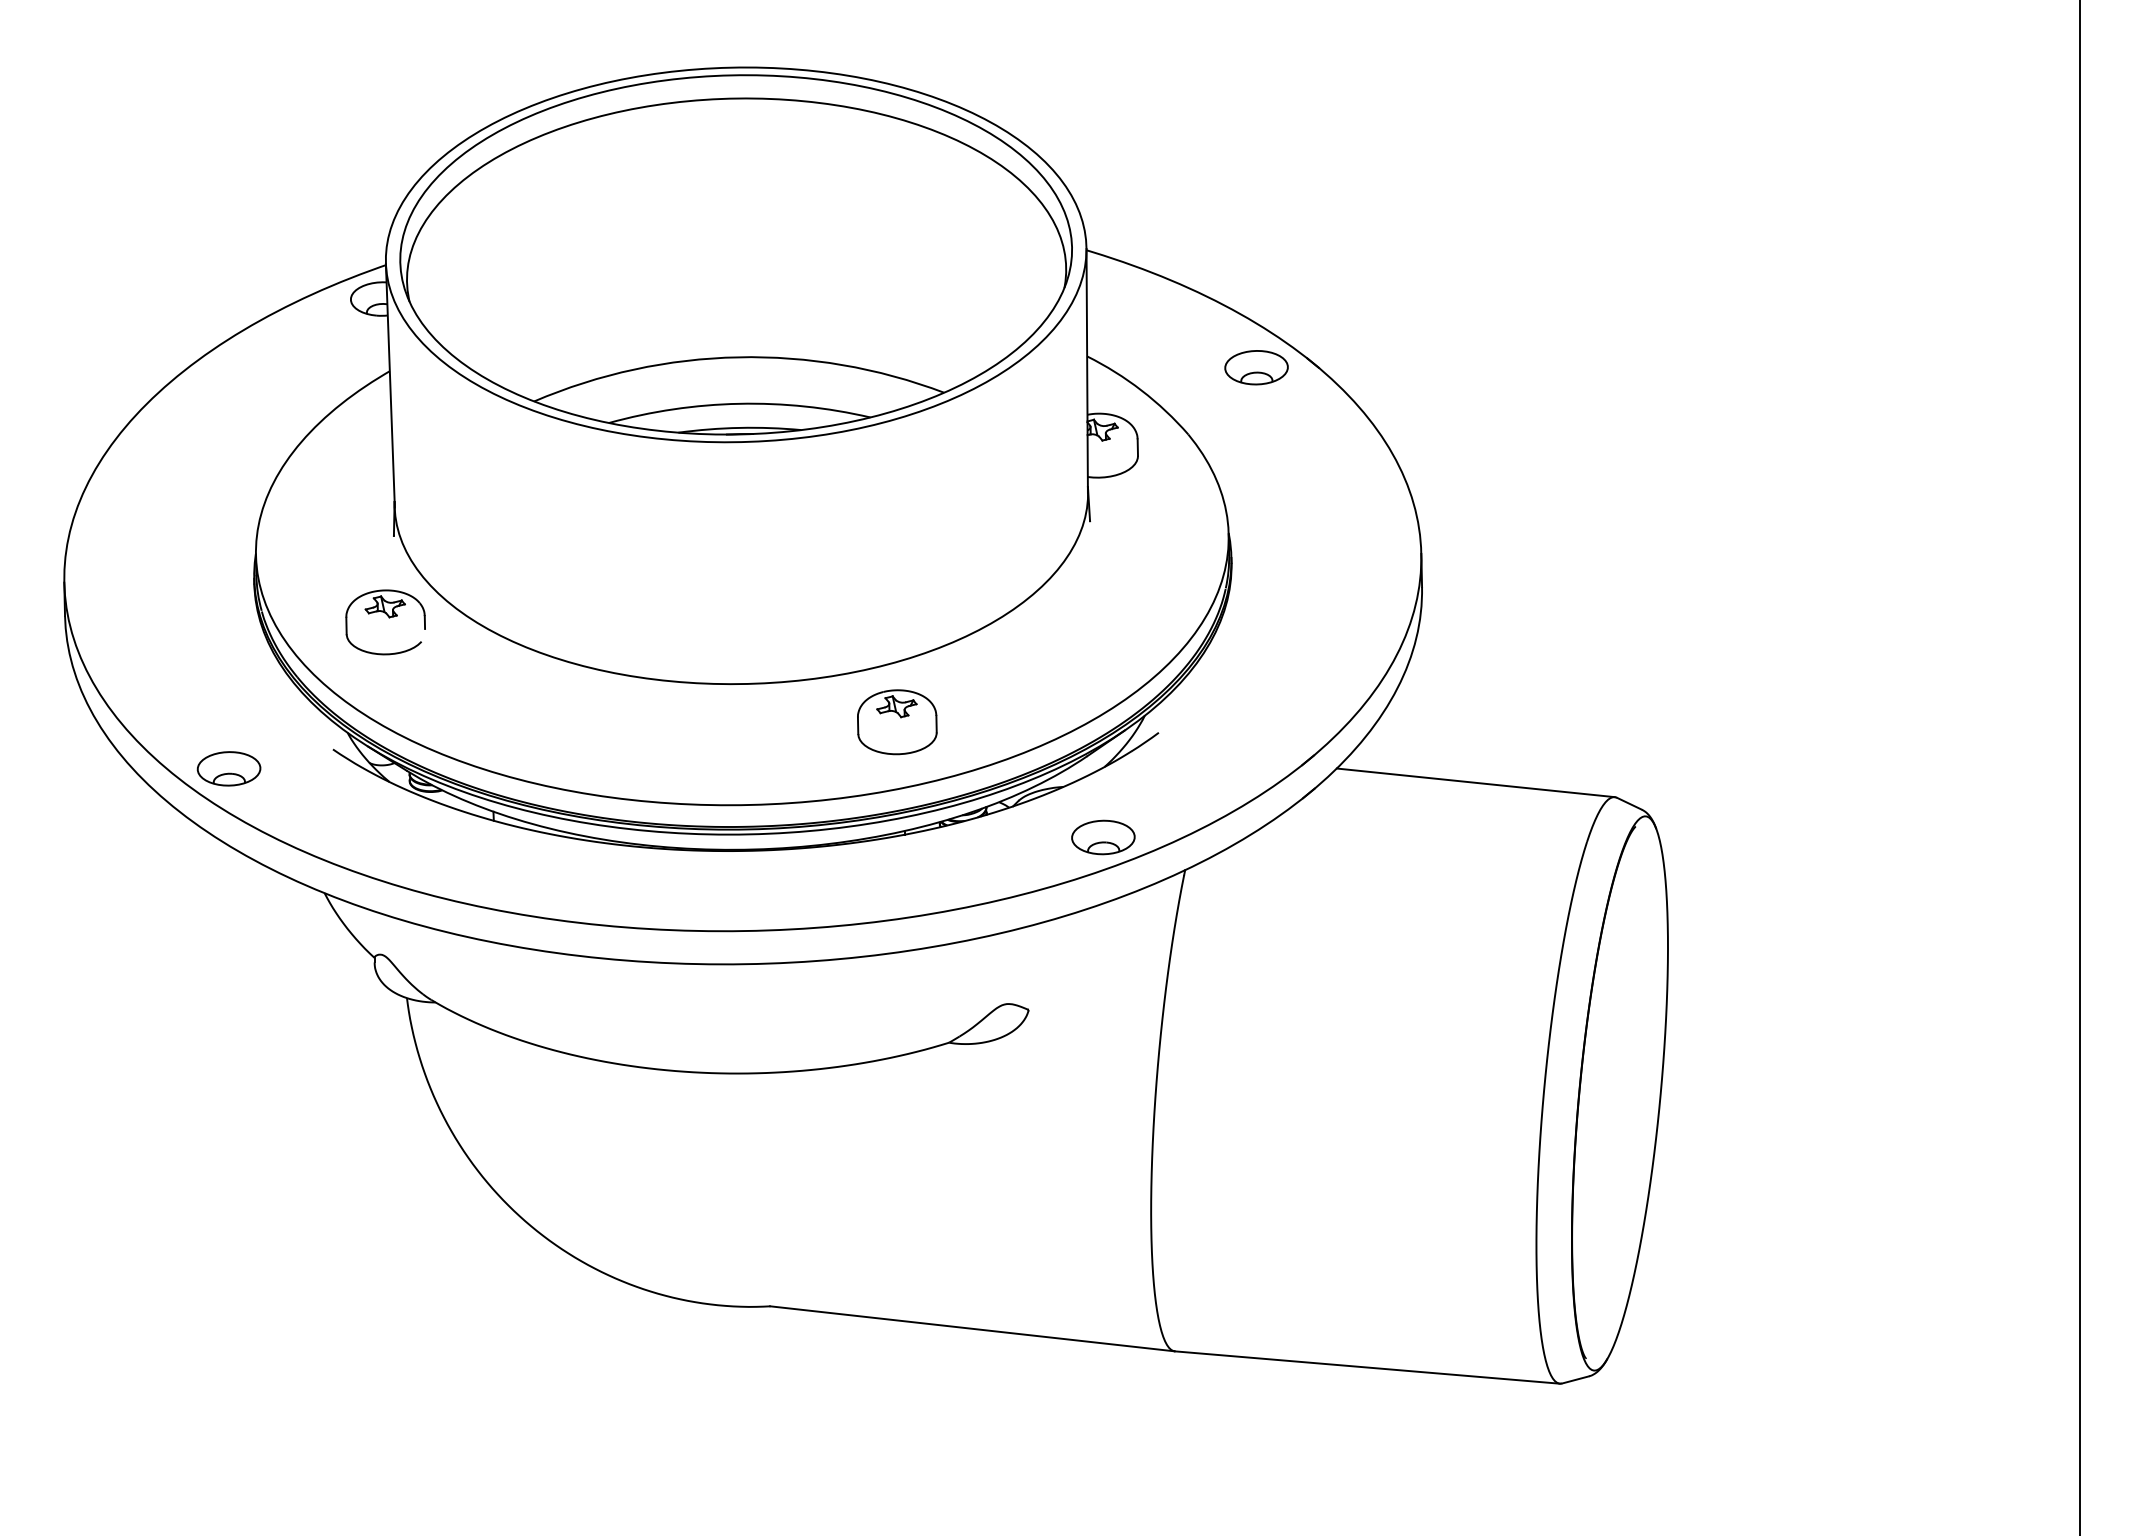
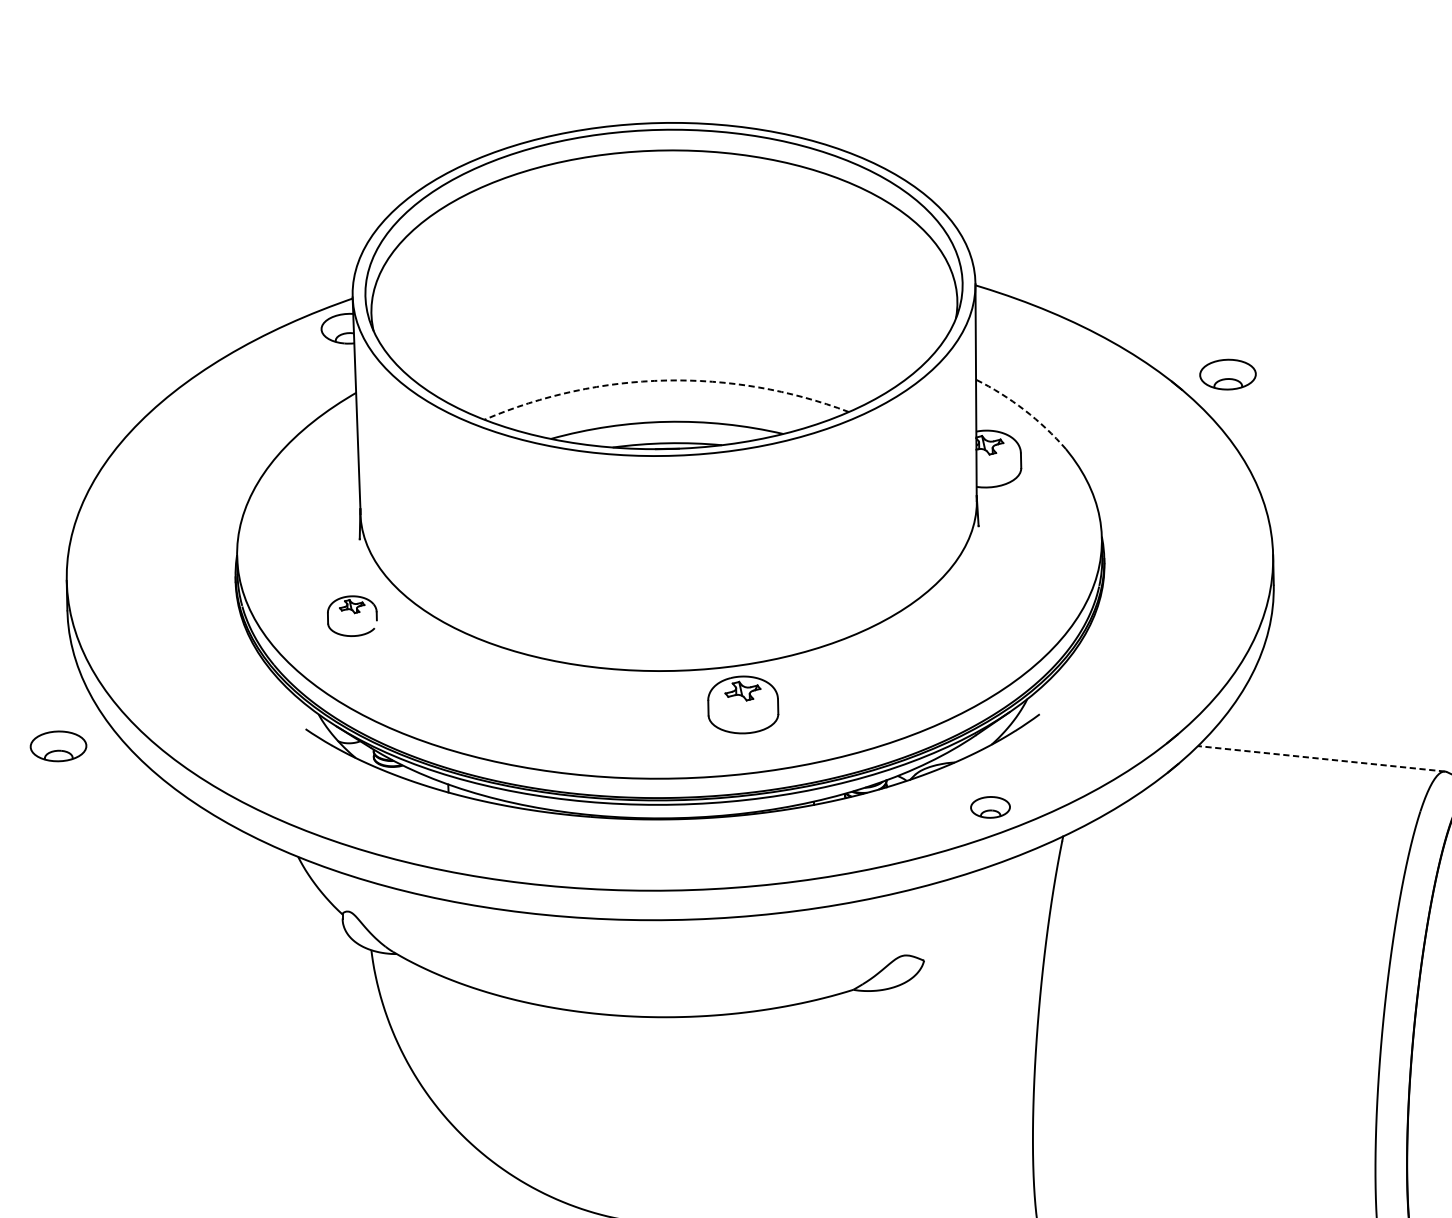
arc: (738, 357) -> (666, 380), solid -> dashed
part: (1256, 367) -> (1227, 374), moved
arc: (1141, 390) -> (1024, 410), solid -> dashed
part: (385, 622) -> (352, 616), size x0.7
part: (897, 722) -> (743, 705), moved
part: (228, 768) -> (58, 746), moved
line: (1475, 782) -> (1321, 758), solid -> dashed
part: (1103, 837) -> (990, 807), size x0.7

